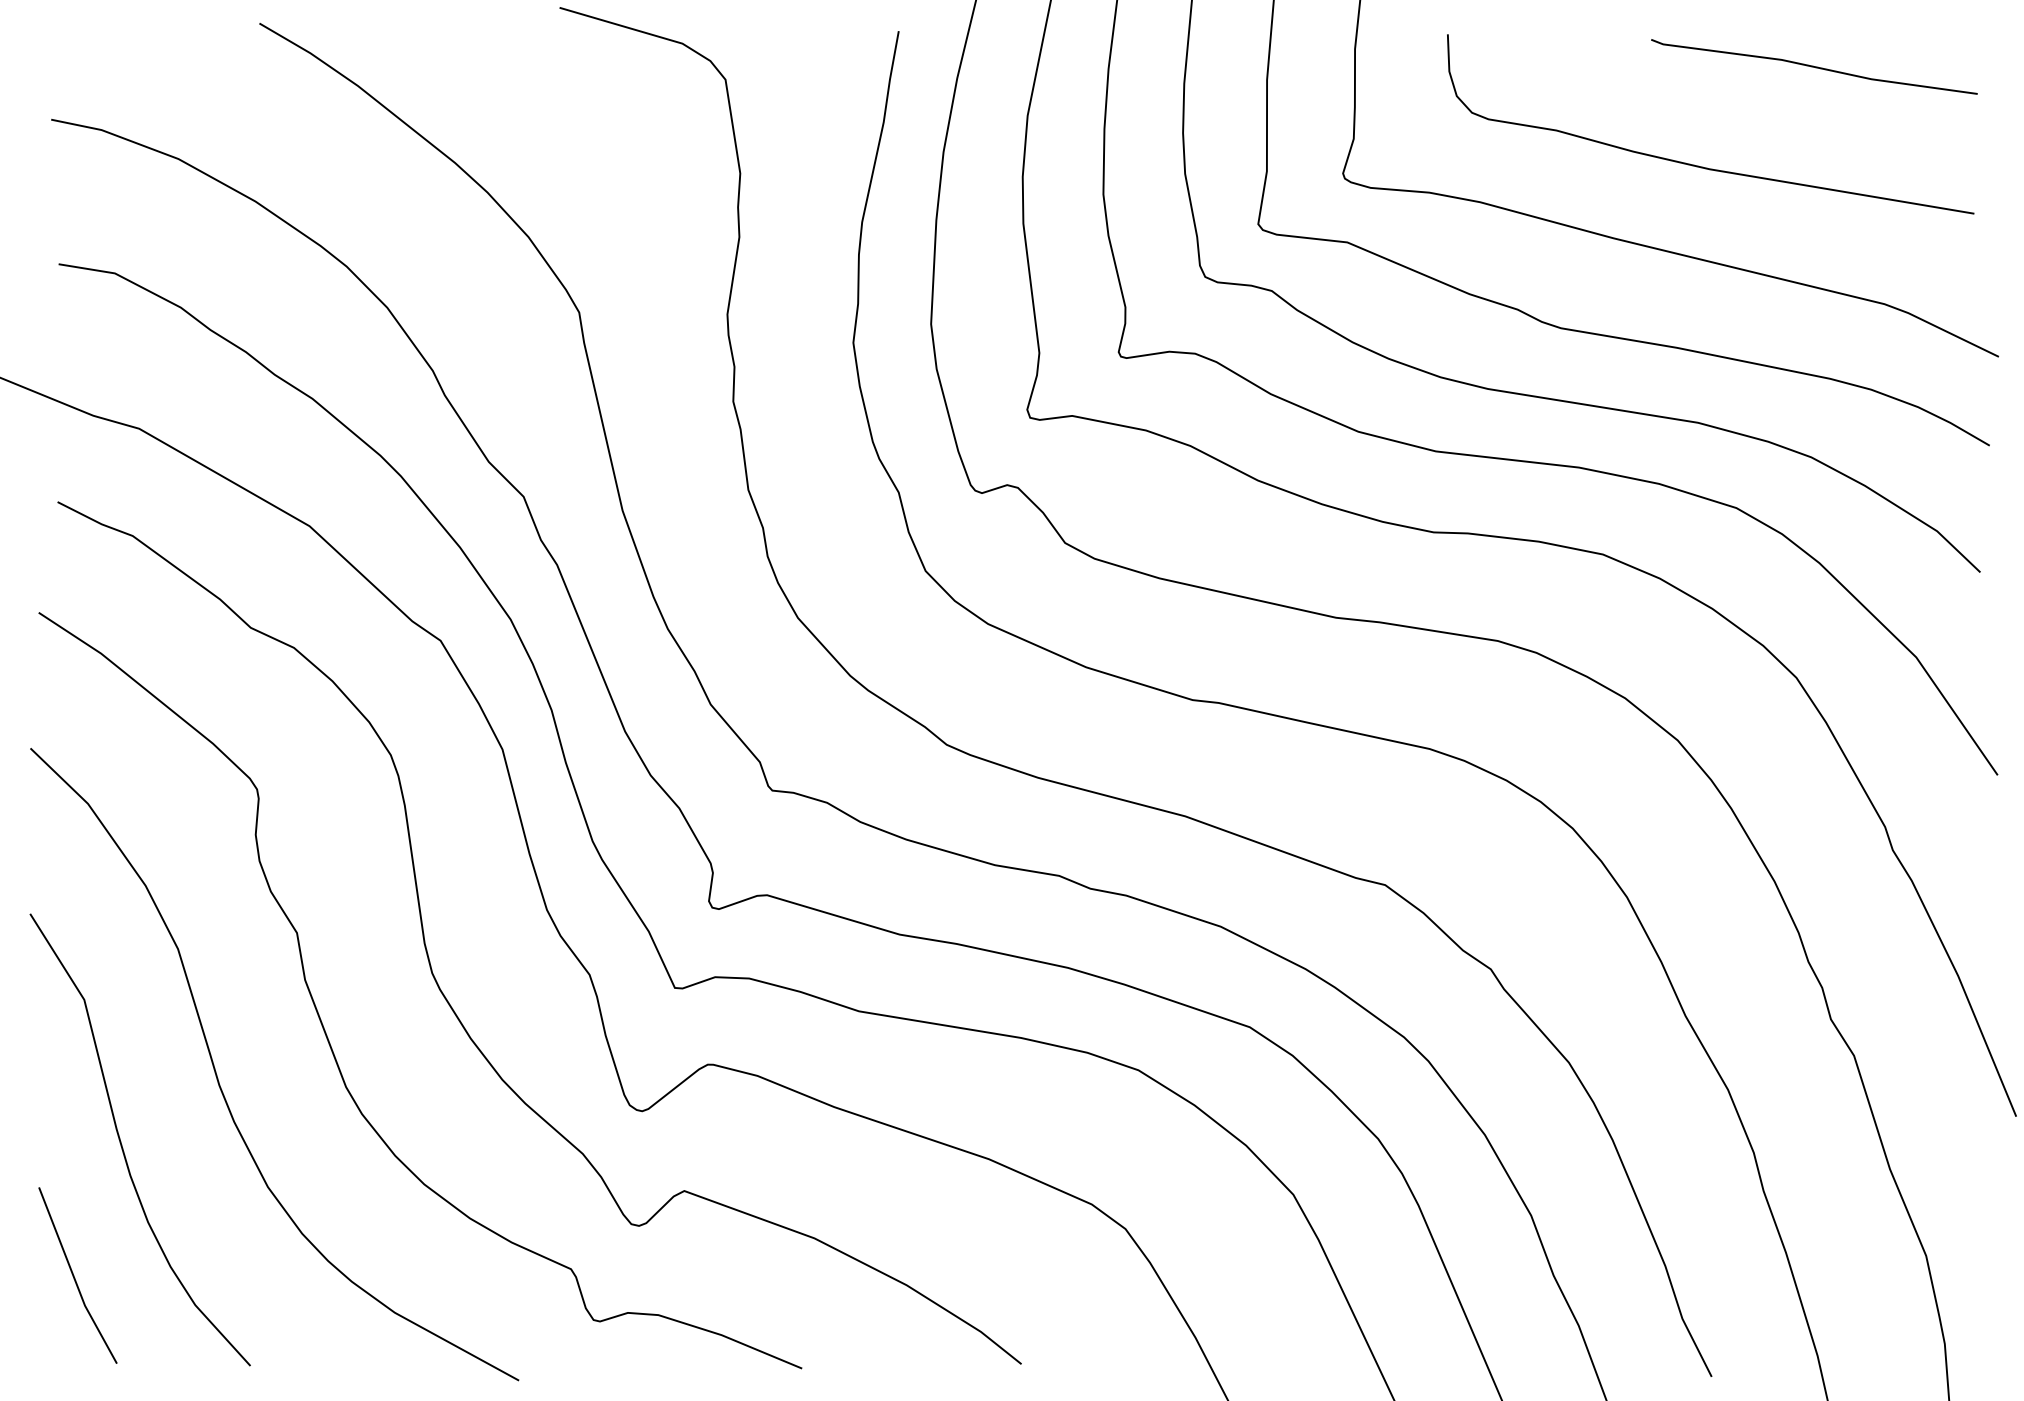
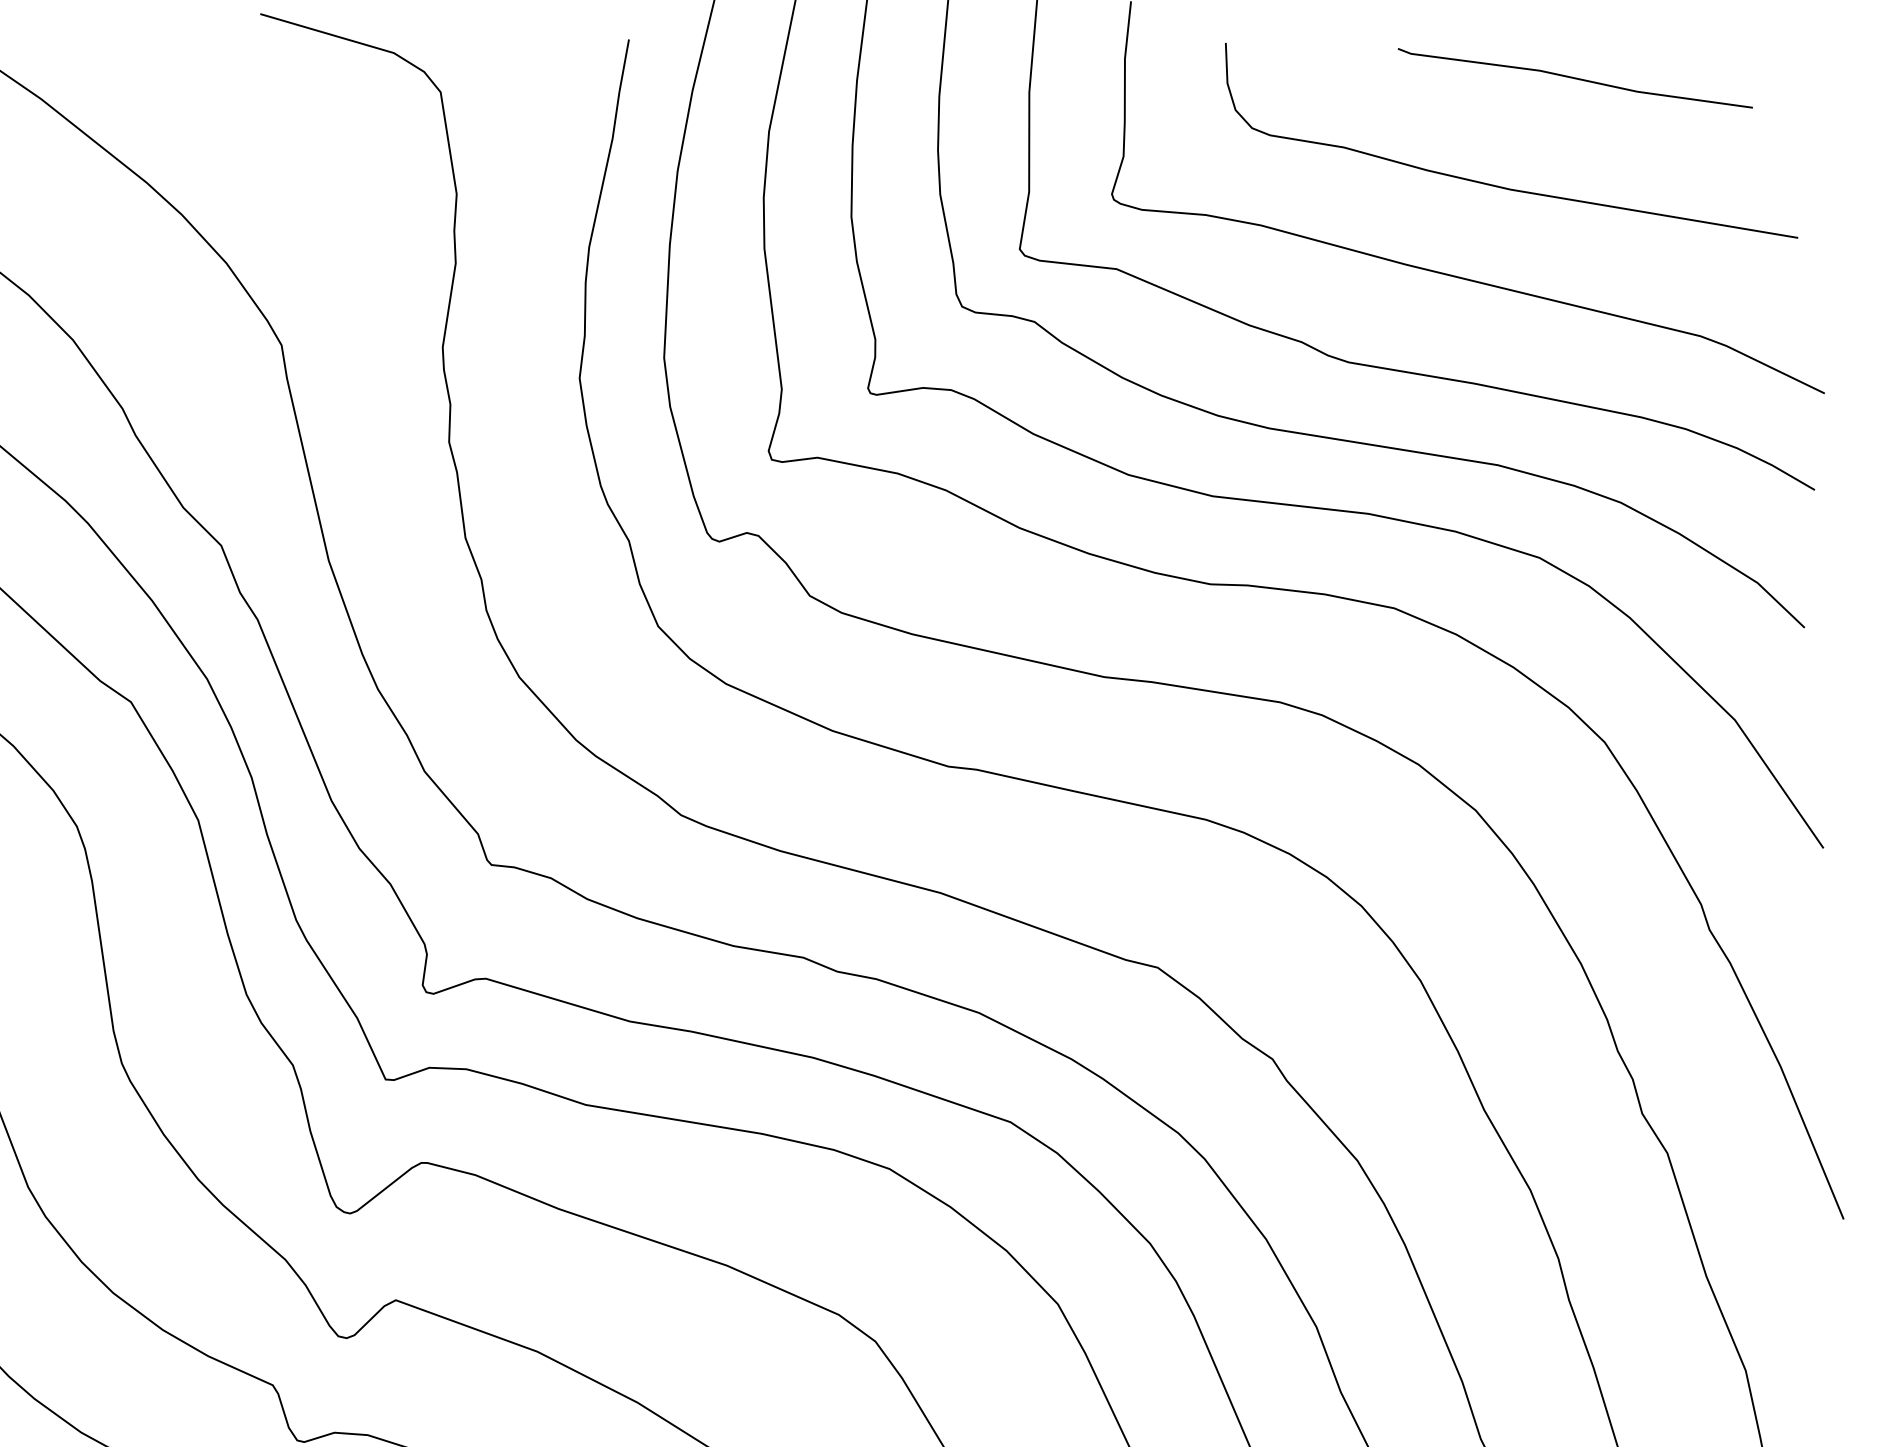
part: (1814, 66) -> (1575, 77), moved

